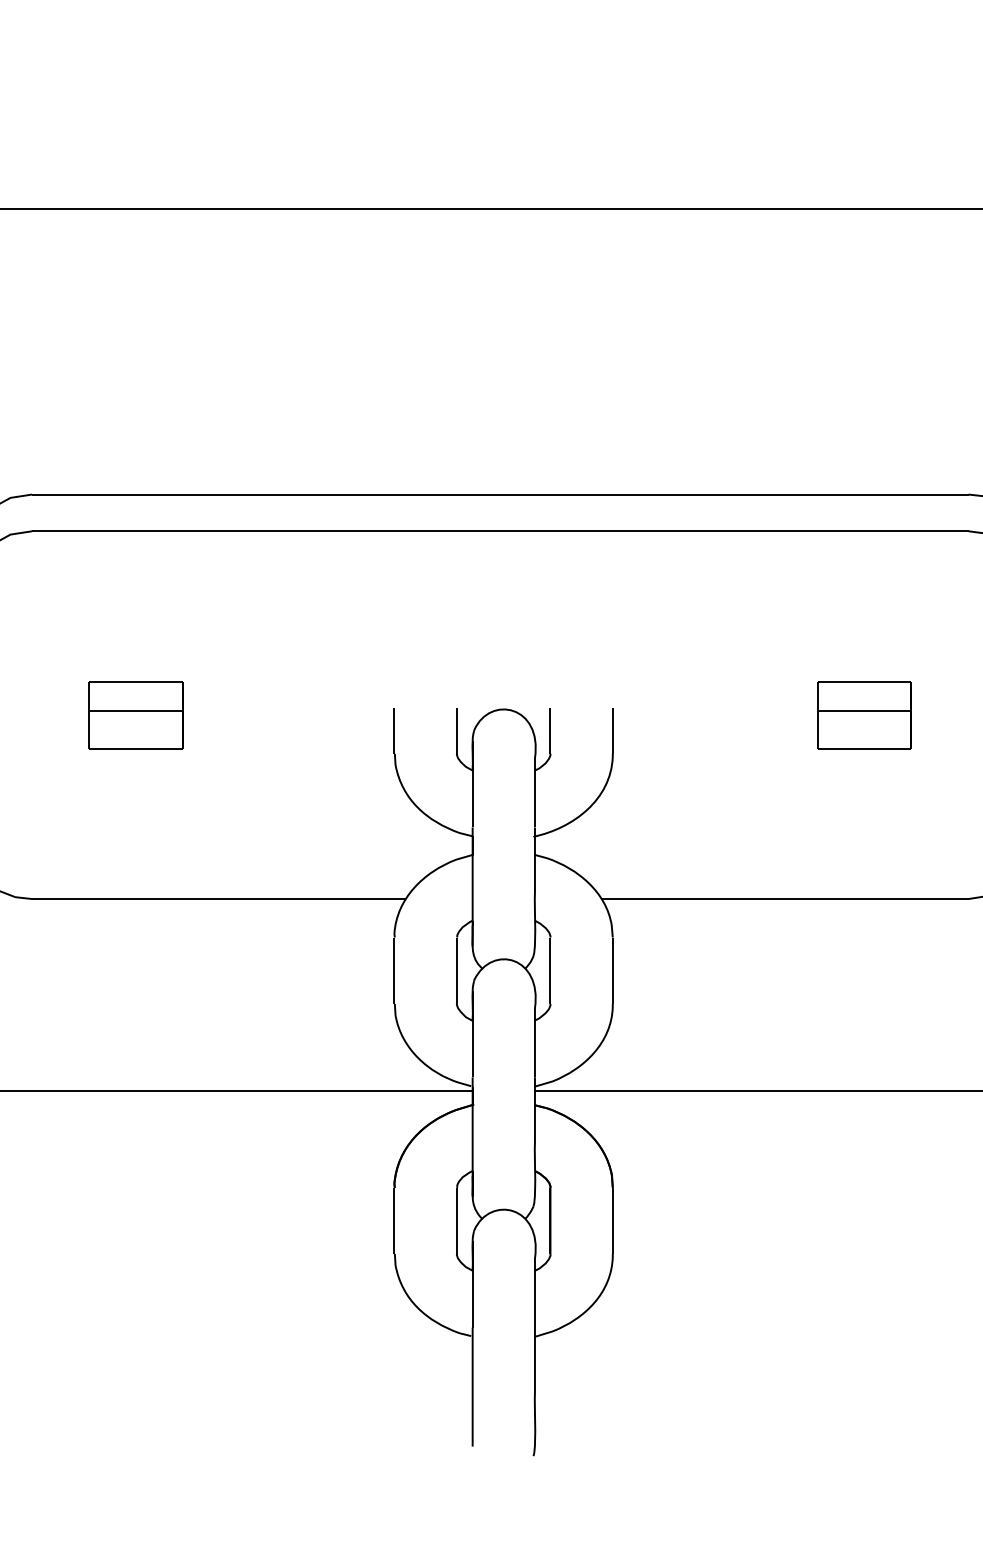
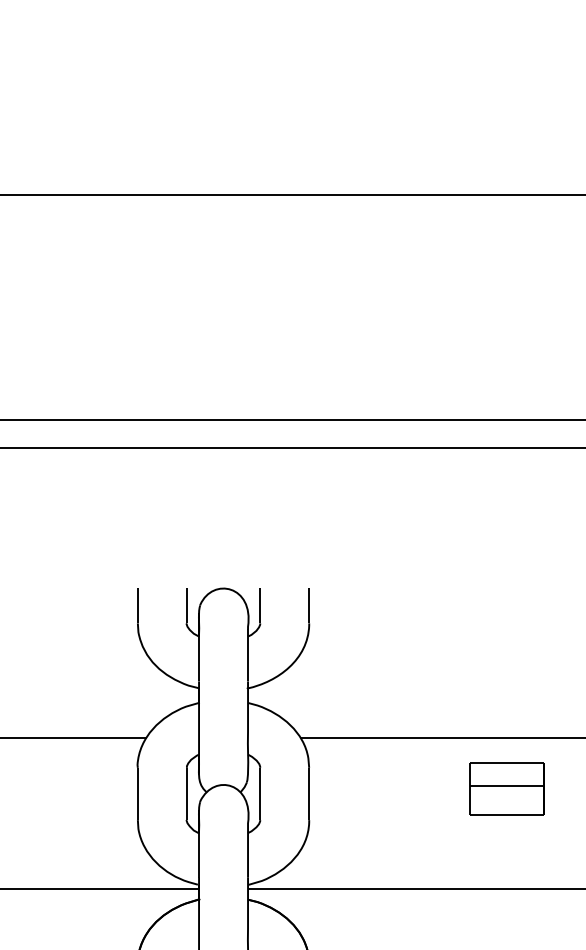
part: (864, 715) -> (507, 789), moved

